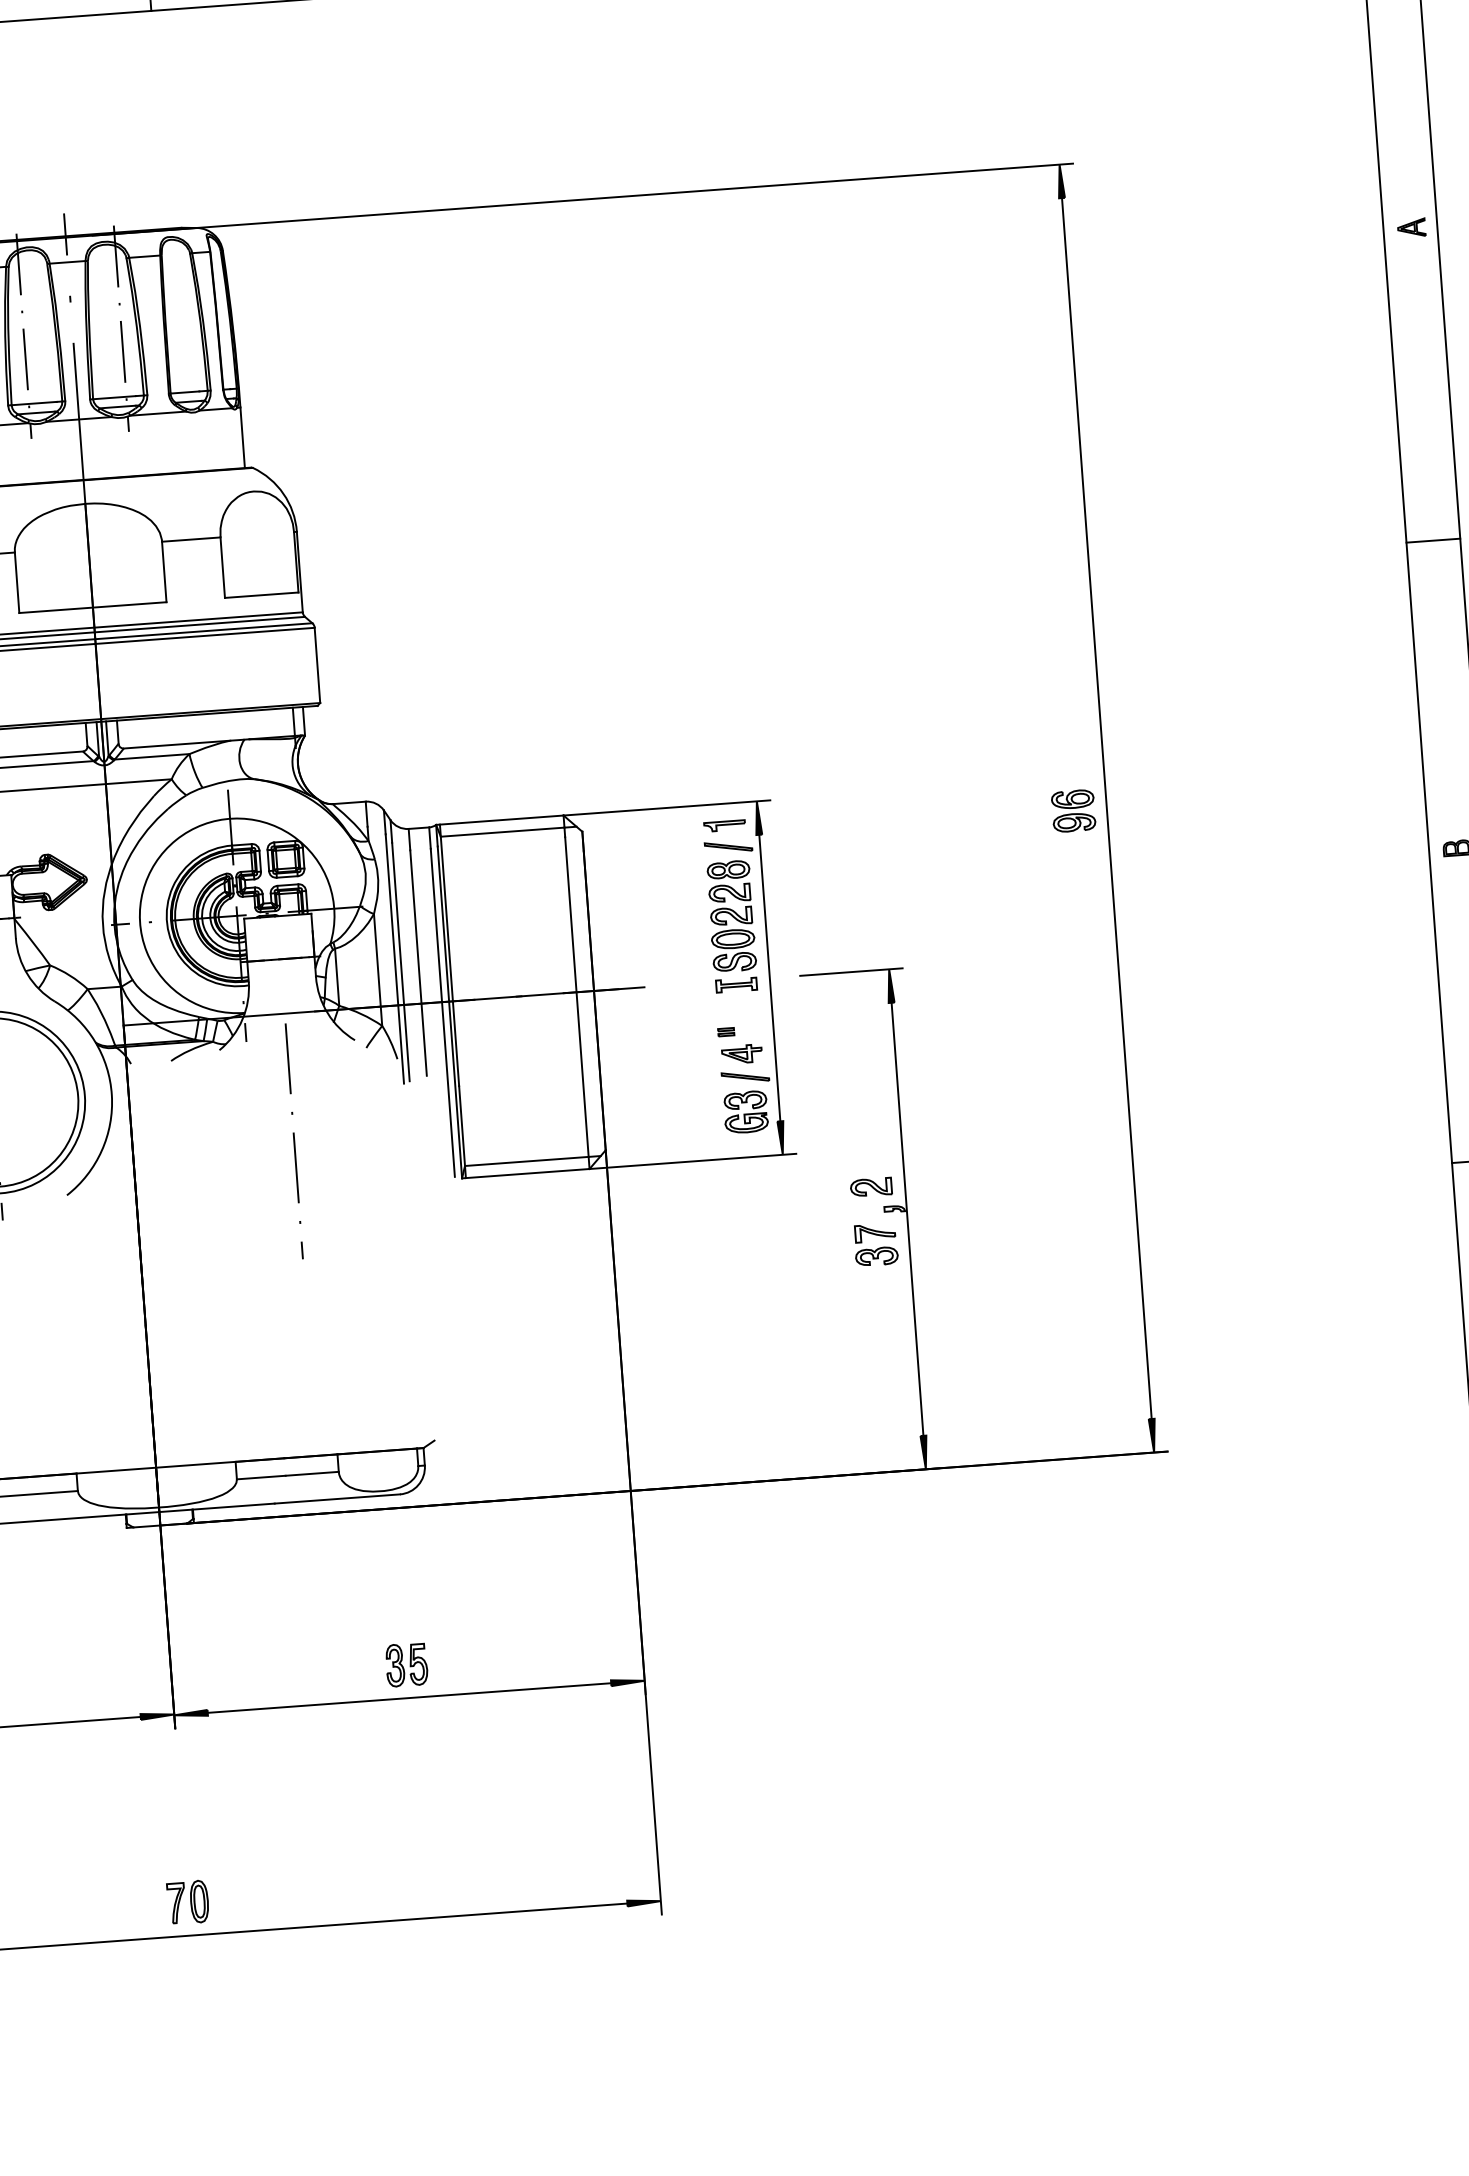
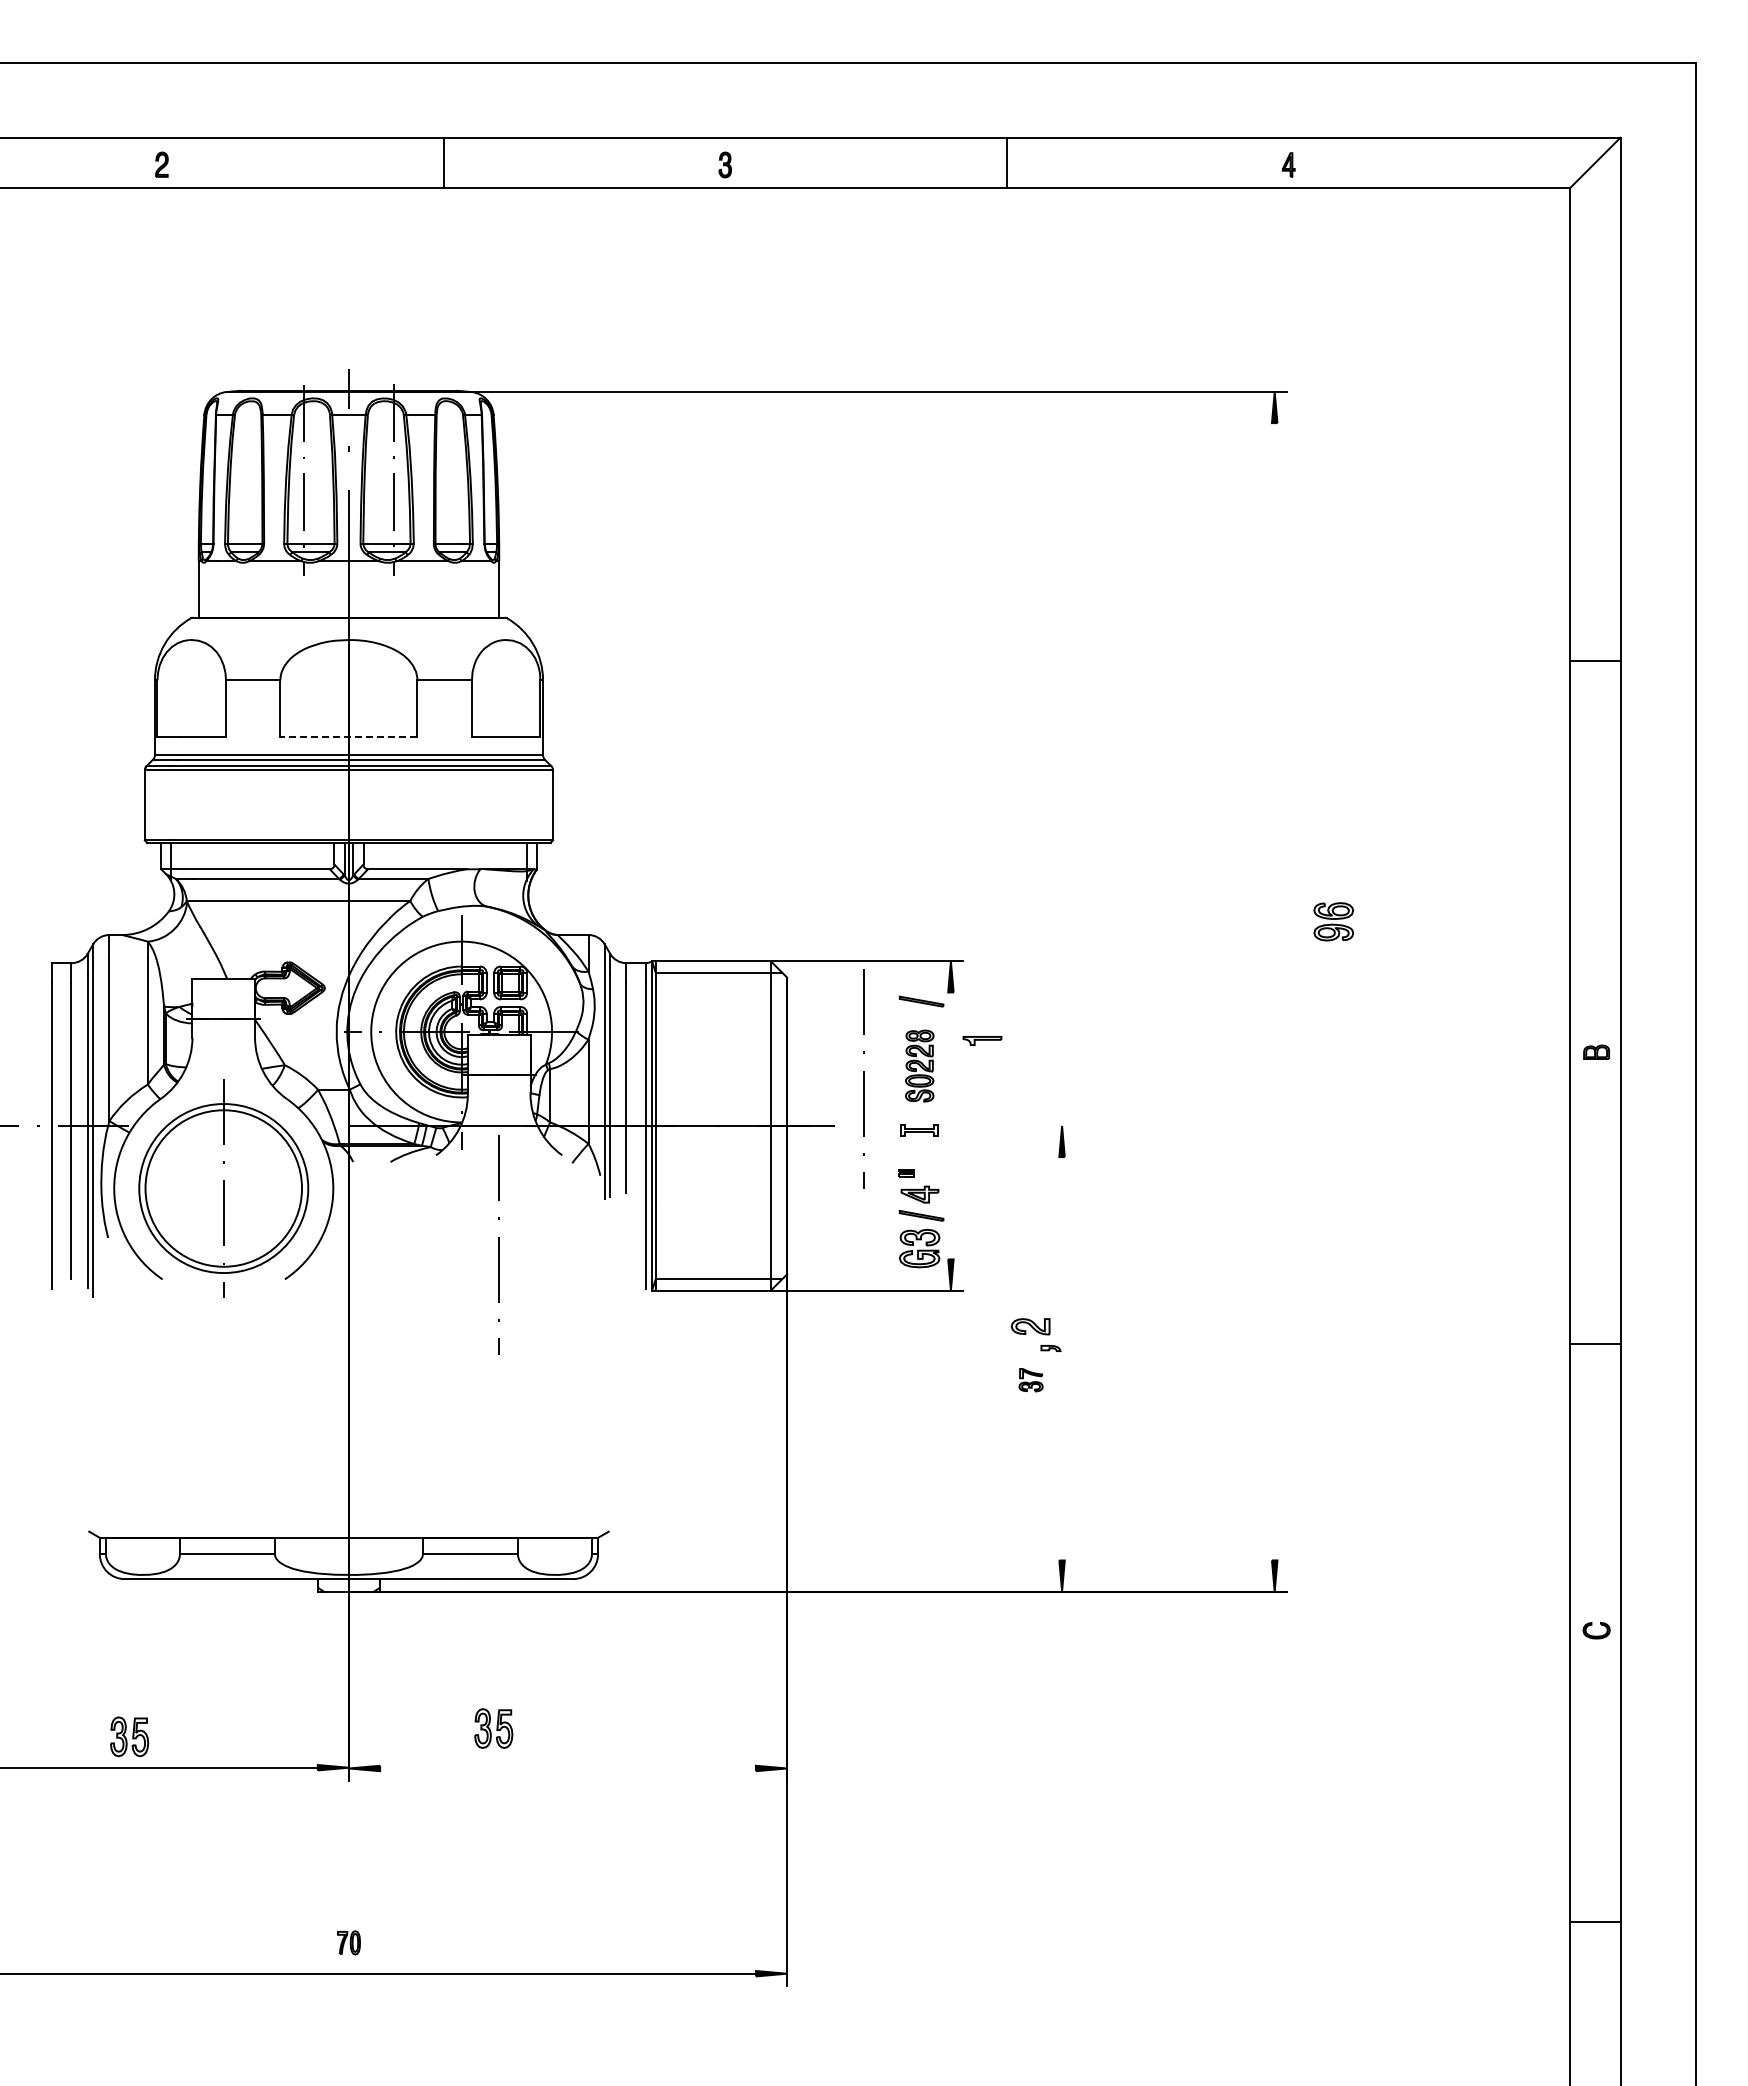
part: (1411, 227) -> (1596, 474), removed
line: (1433, 540) -> (1595, 660), moved
line: (92, 607) -> (348, 736), solid -> dashed
line: (1106, 808) -> (1274, 991), removed
part: (1073, 810) -> (1333, 921), moved
part: (724, 825) -> (982, 1040), moved
part: (731, 915) -> (919, 1065), size x0.7
line: (672, 934) -> (863, 1078), added
line: (850, 971) -> (1026, 1125), removed
line: (769, 977) -> (950, 1125), removed
line: (907, 1218) -> (1062, 1358), removed
part: (875, 1244) -> (1030, 1379), size x0.6
part: (406, 1664) -> (493, 1728), moved
line: (408, 1698) -> (567, 1768), removed
part: (187, 1902) -> (348, 1942), size x0.6

